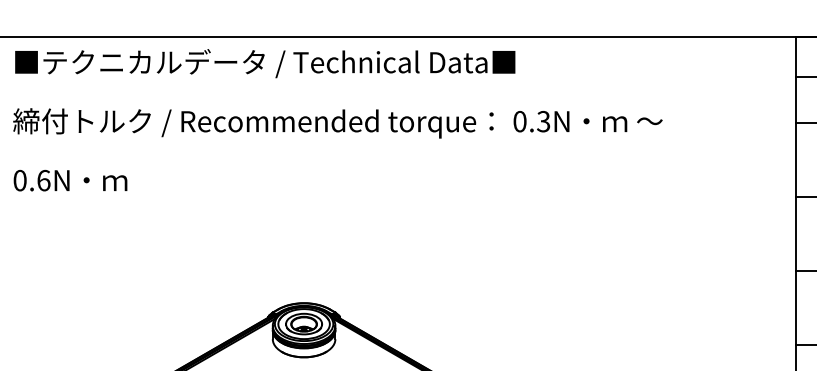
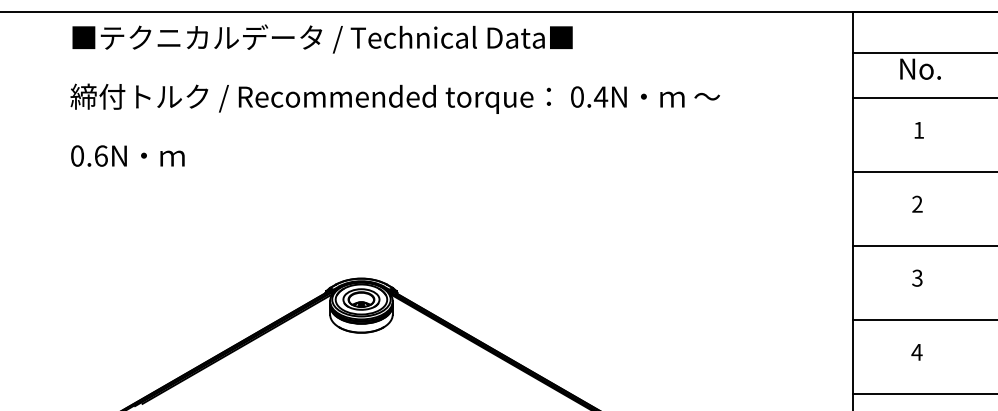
text: (543, 121) -> (600, 96), 0.3N -> 0.4N

